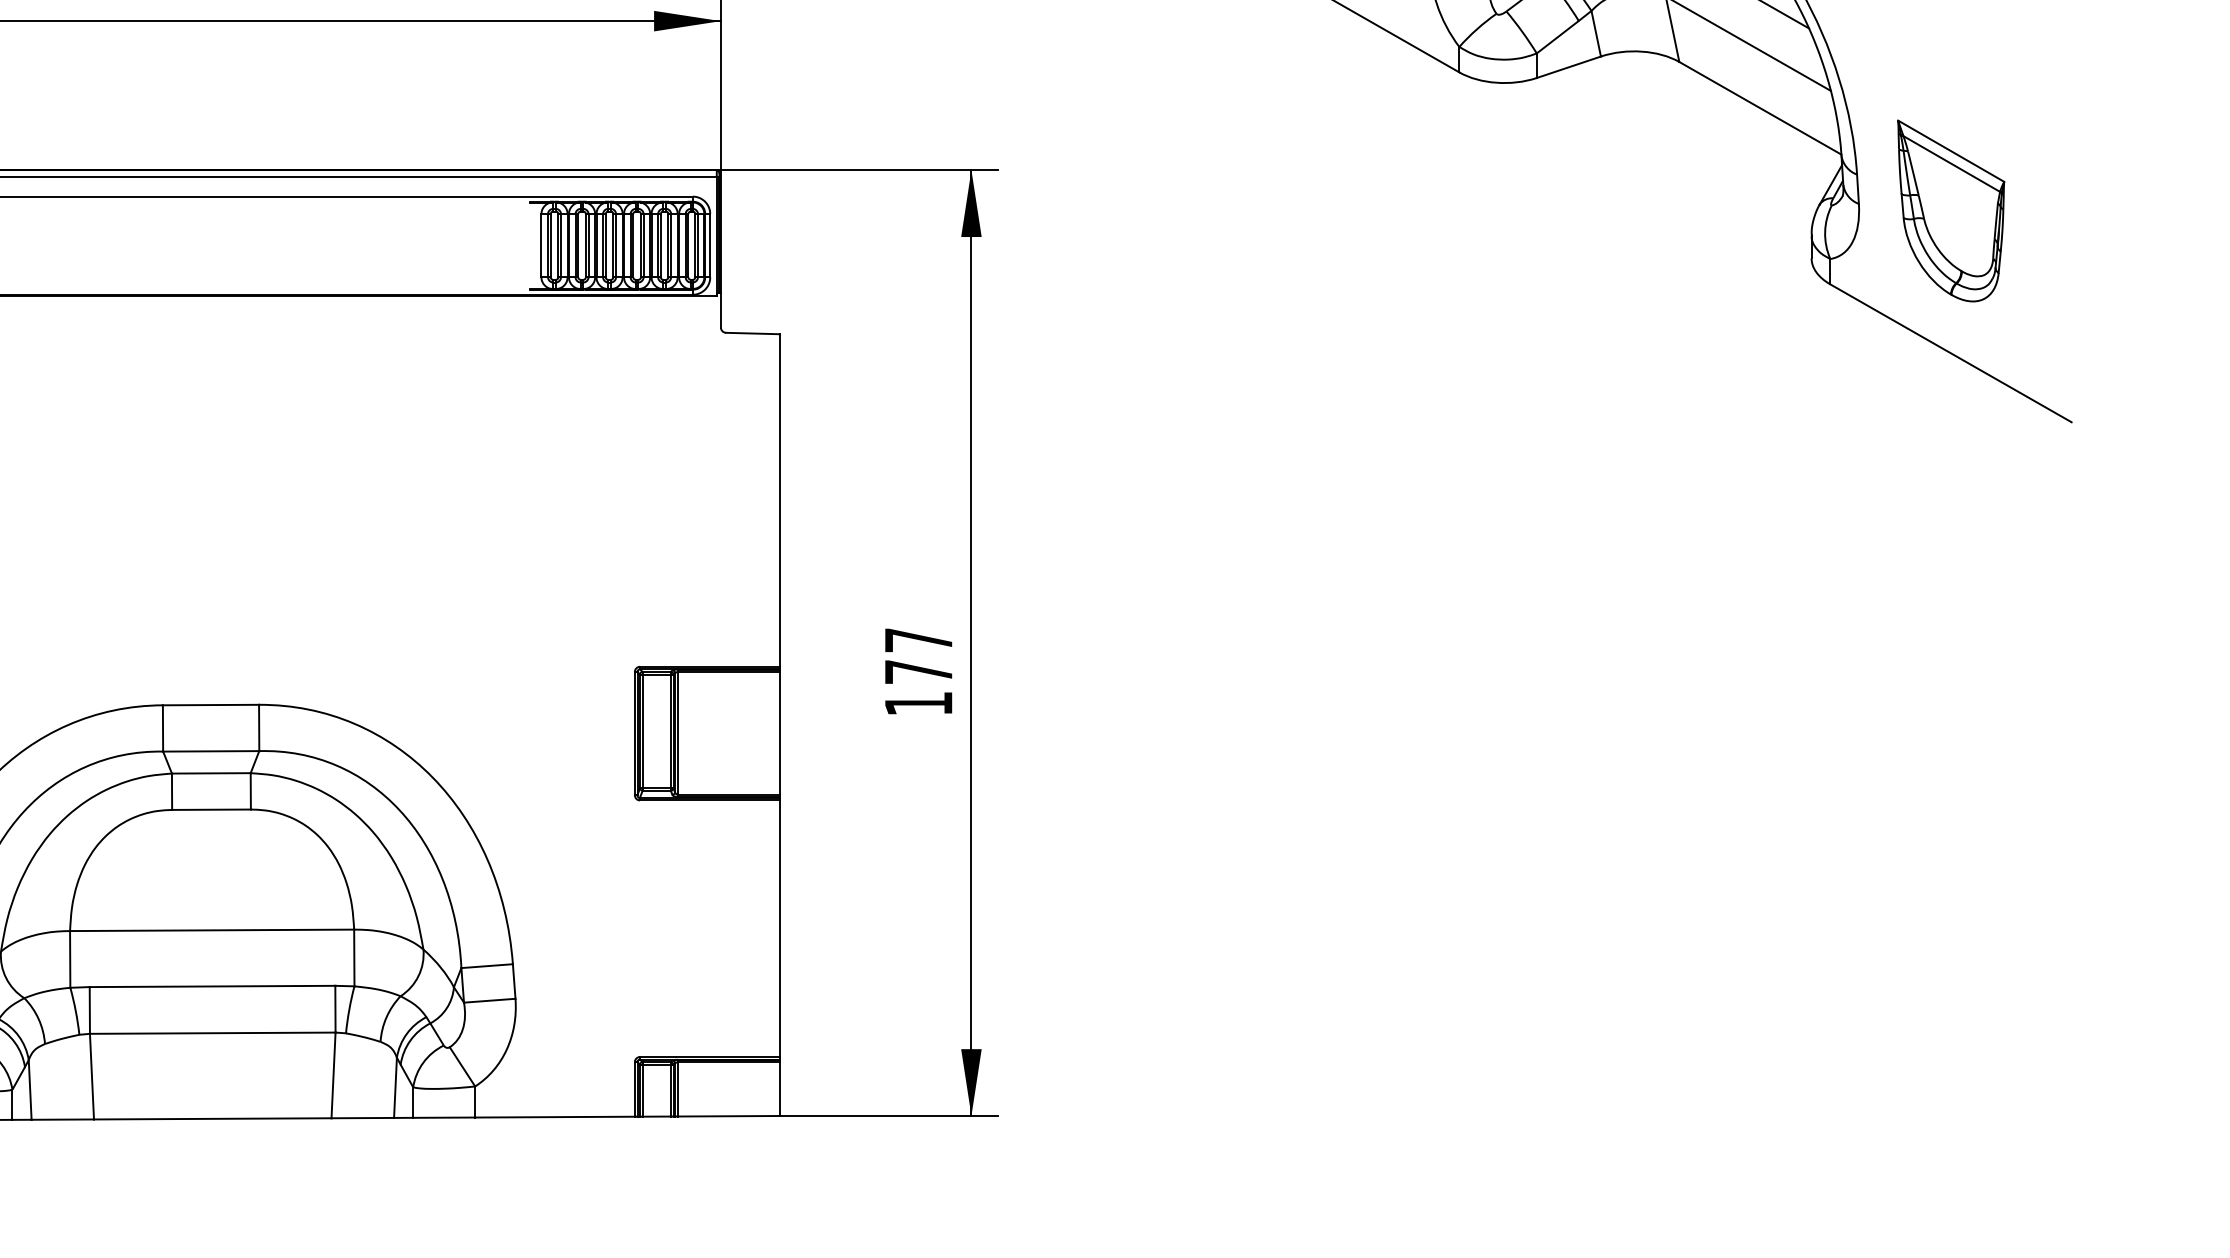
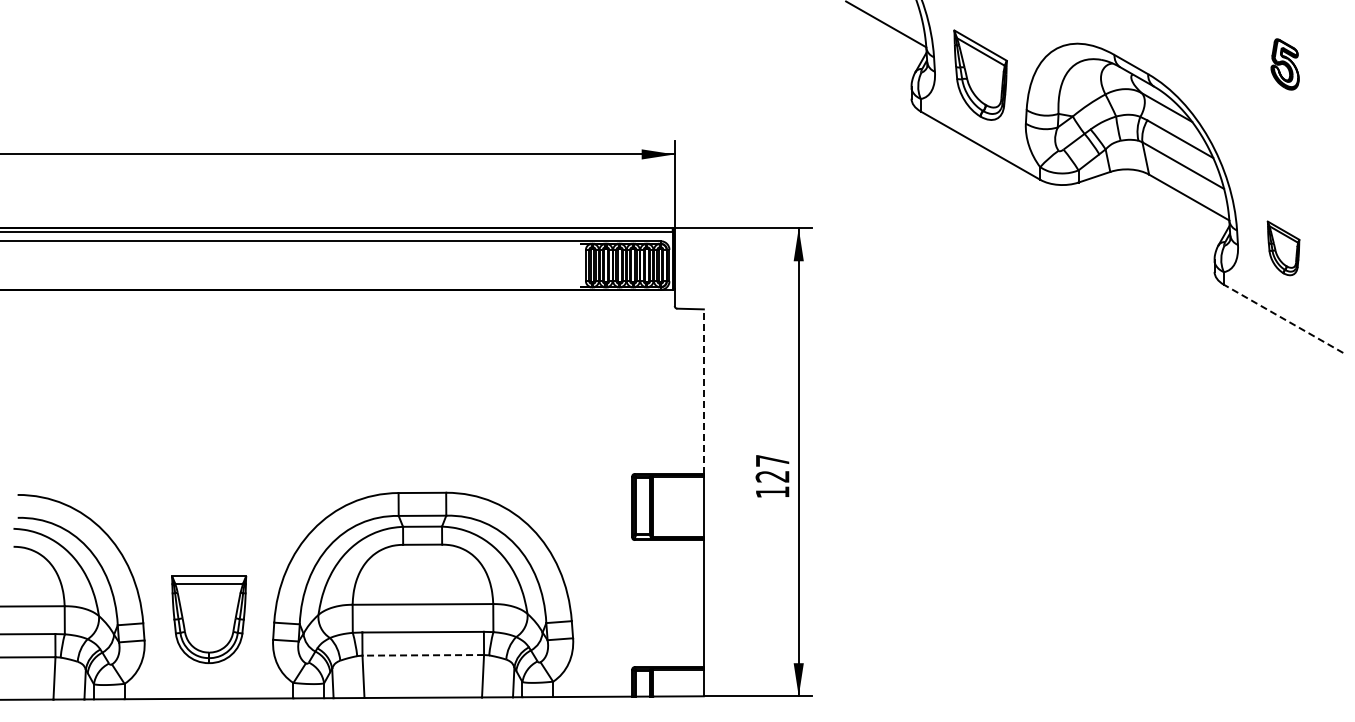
part: (1950, 211) -> (1283, 248), size x0.6
line: (1950, 352) -> (1283, 318), solid -> dashed
line: (778, 500) -> (703, 391), solid -> dashed
text: (918, 671) -> (772, 476), 177 -> 127
line: (213, 1033) -> (423, 655), solid -> dashed

